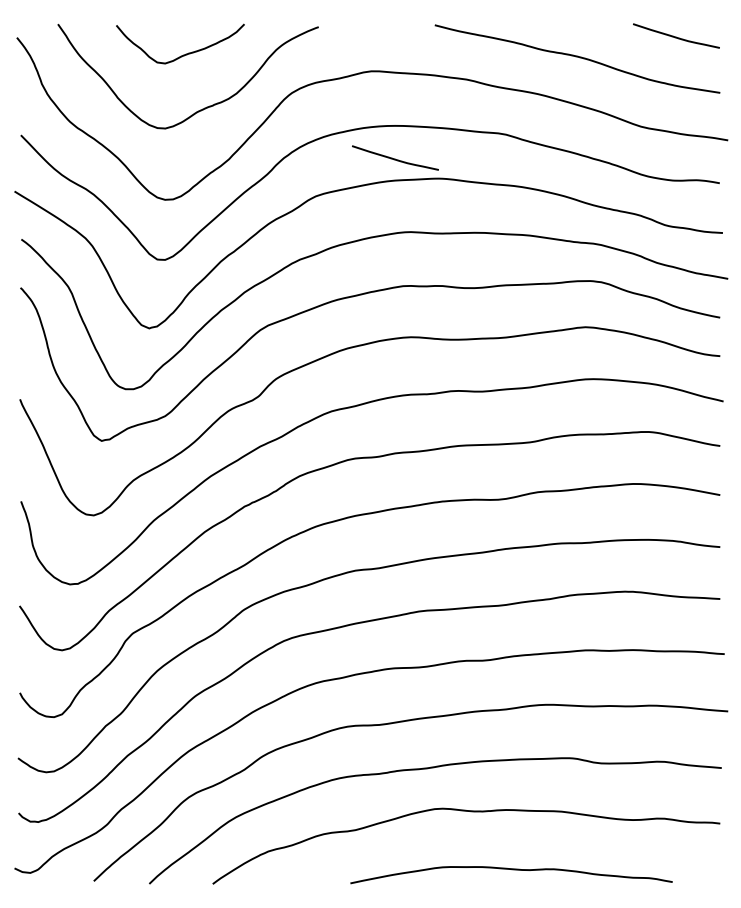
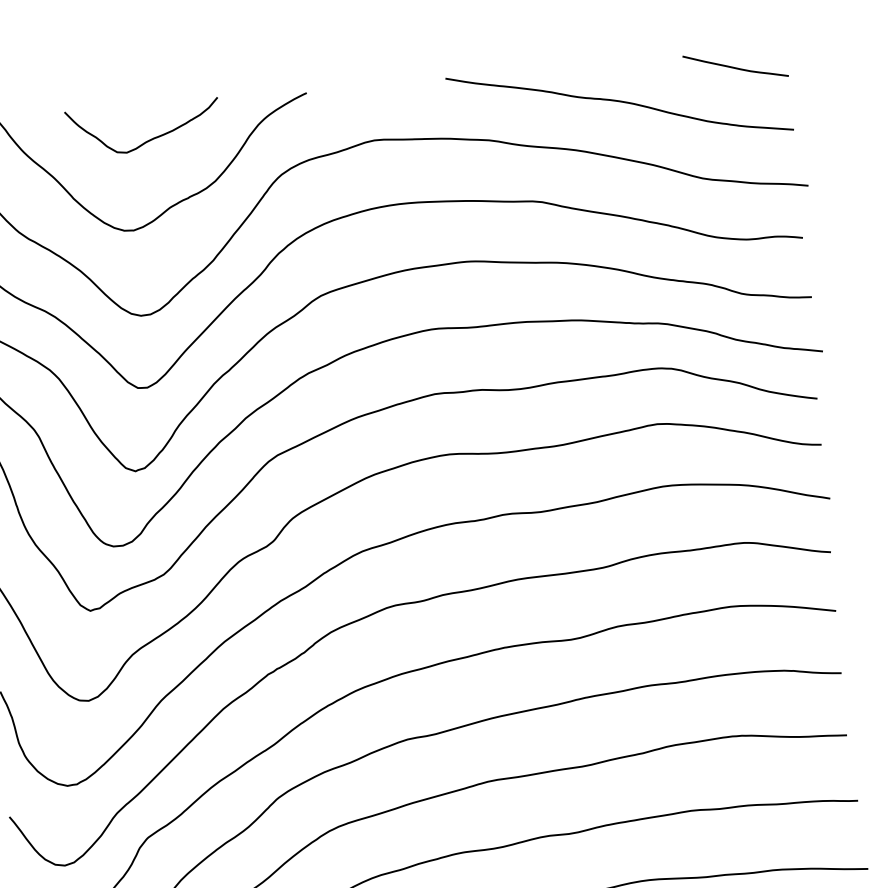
curve: (395, 158) -> (412, 242), removed

